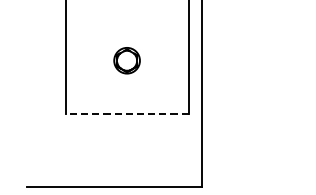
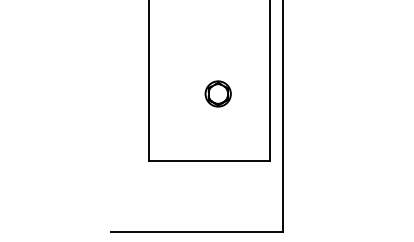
part: (126, 60) -> (217, 93), moved
line: (127, 114) -> (209, 160), dashed -> solid

